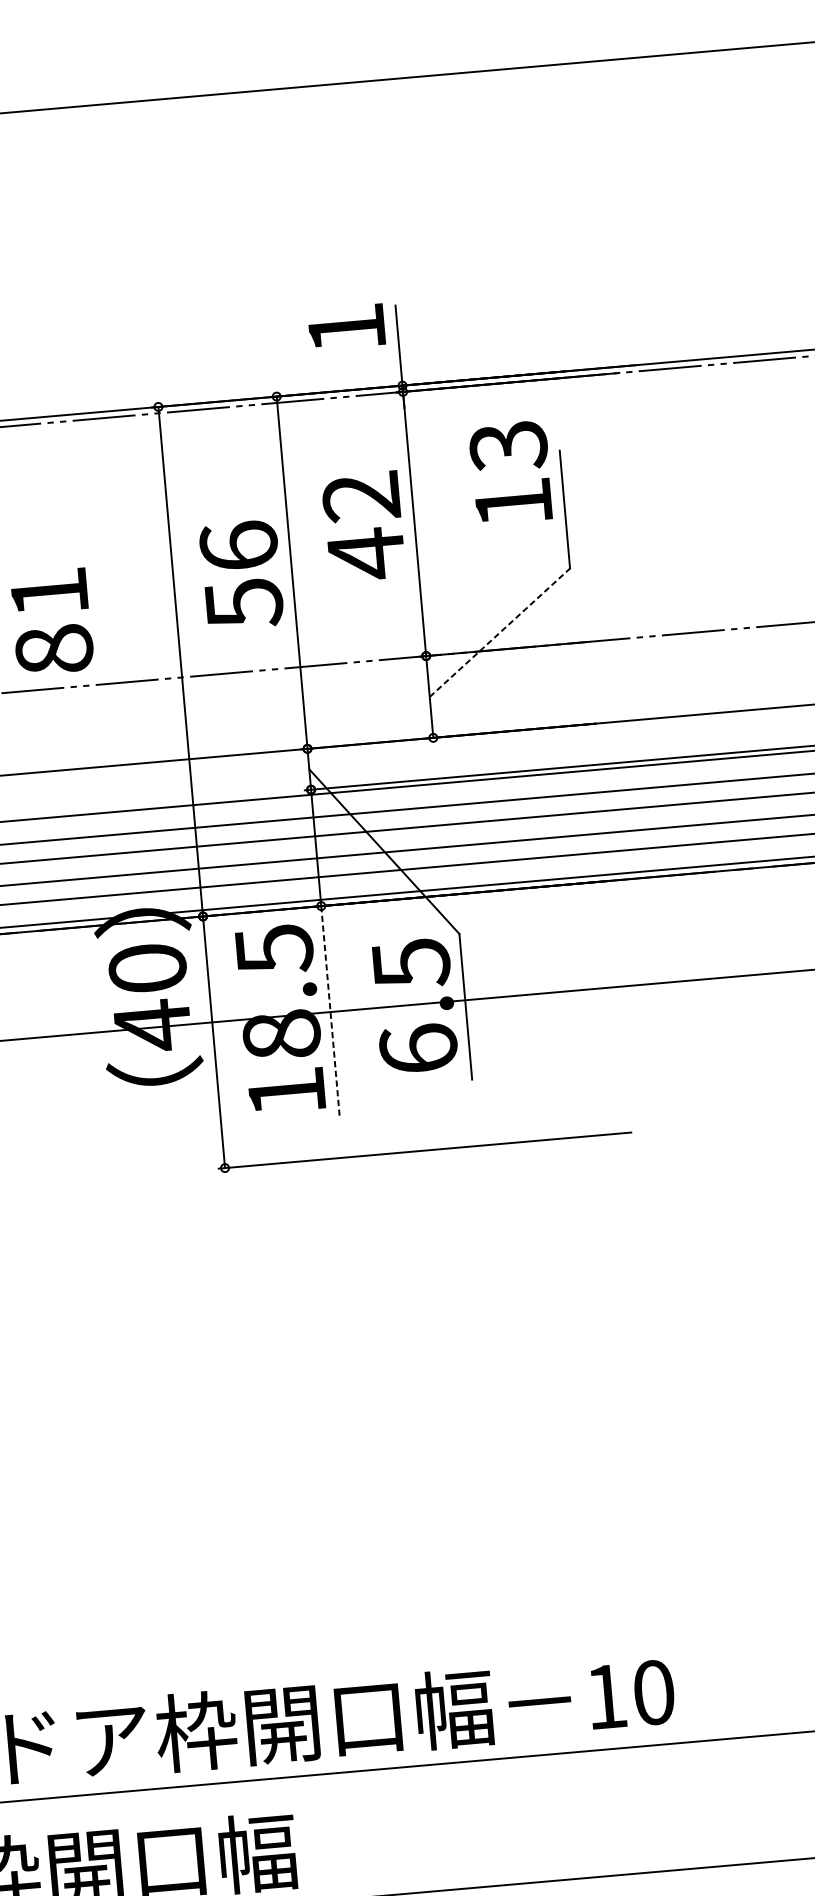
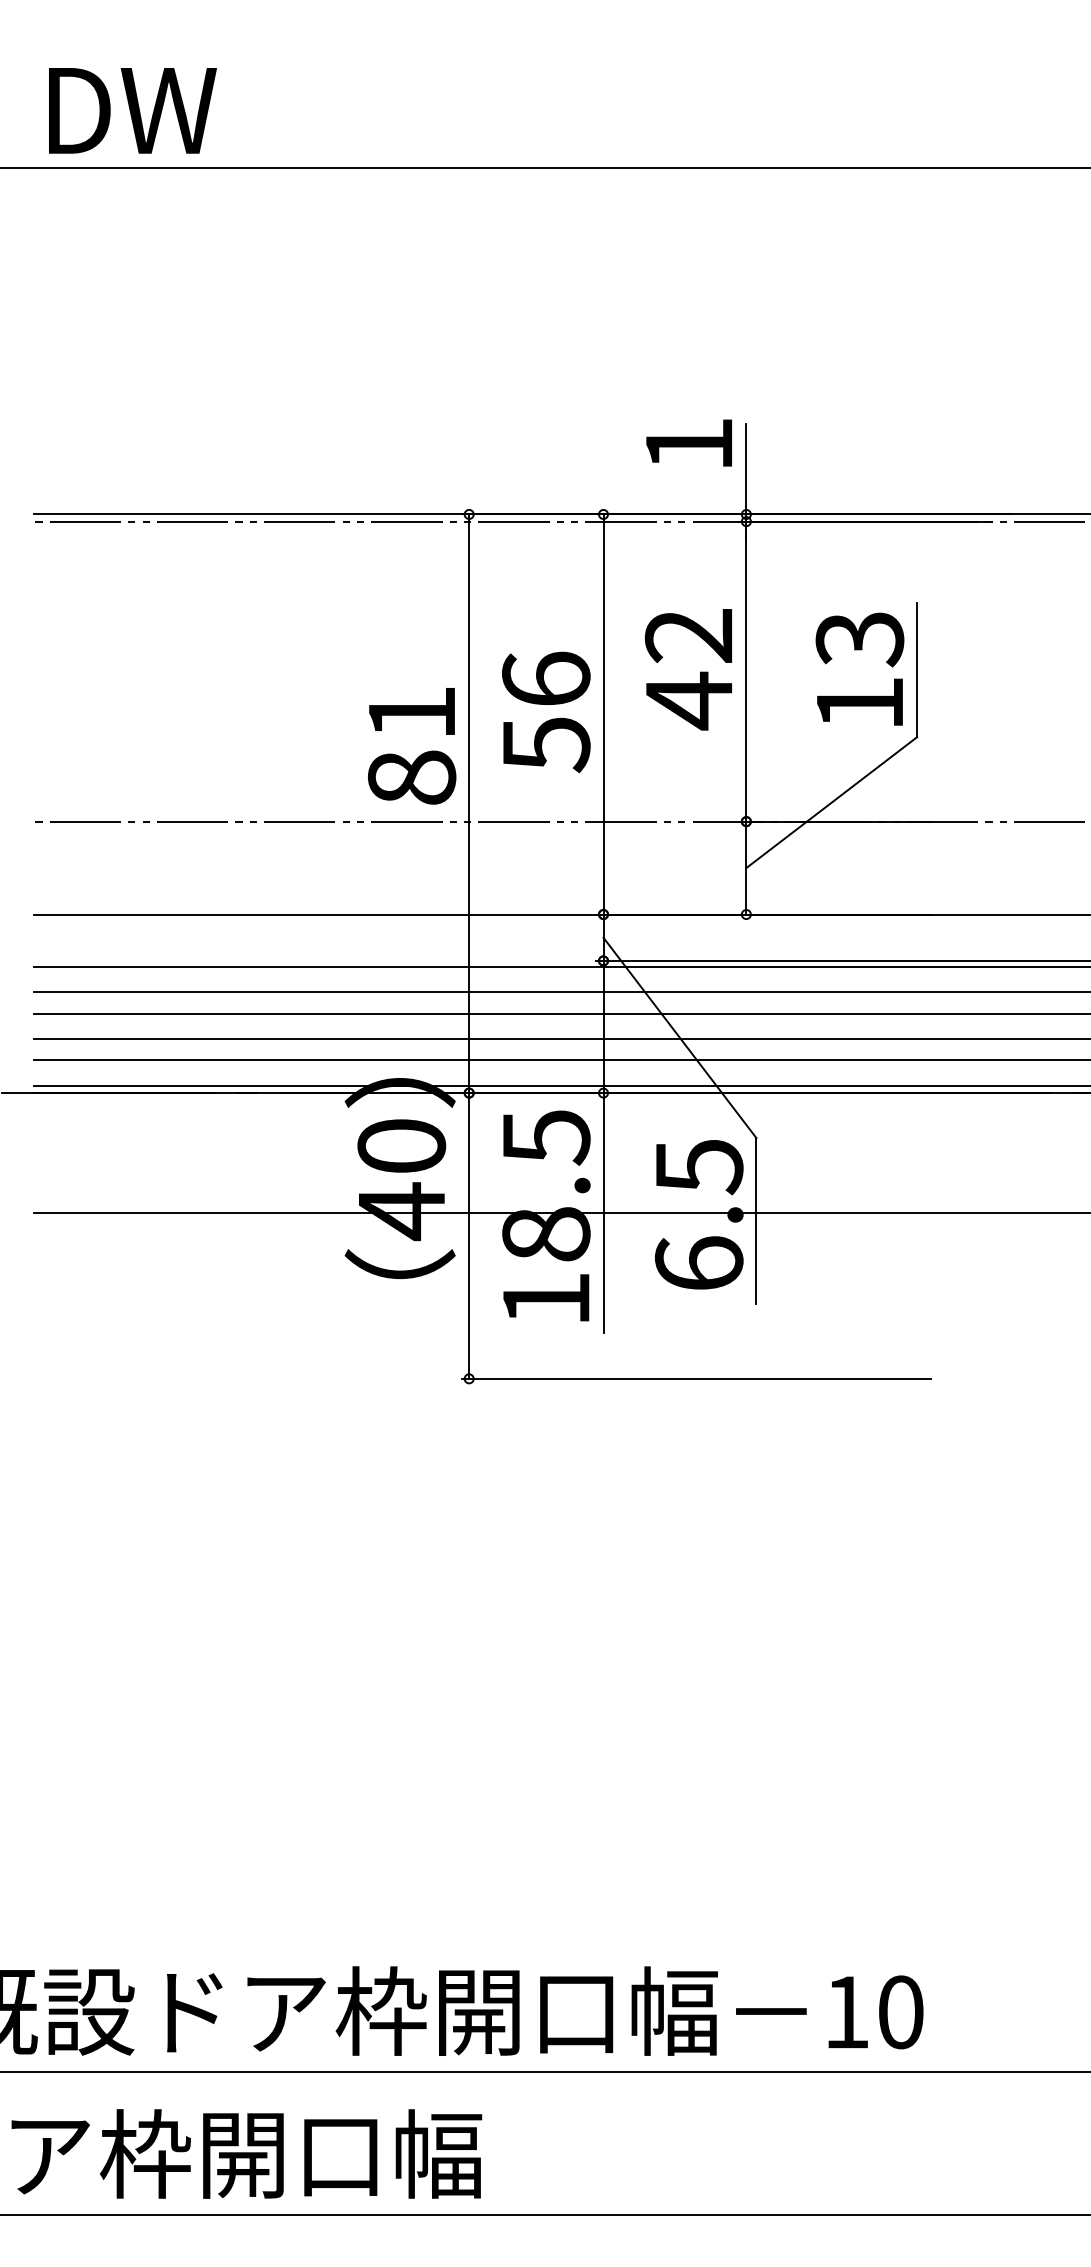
text: (510, 472) -> (859, 668), moved
text: (52, 622) -> (412, 746), moved
line: (499, 632) -> (831, 802), dashed -> solid
line: (330, 1011) -> (603, 1212), dashed -> solid

